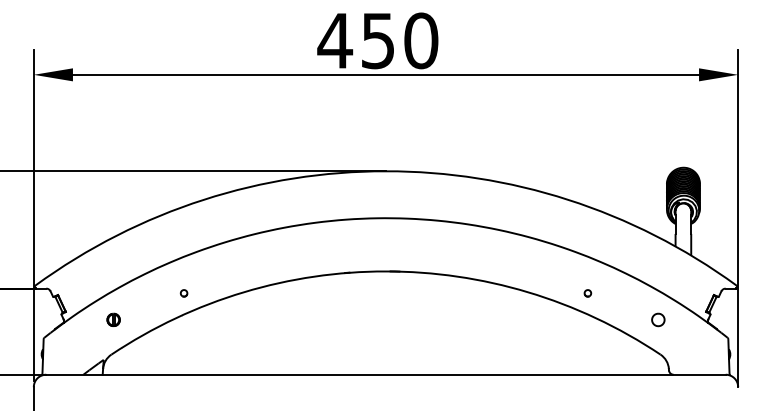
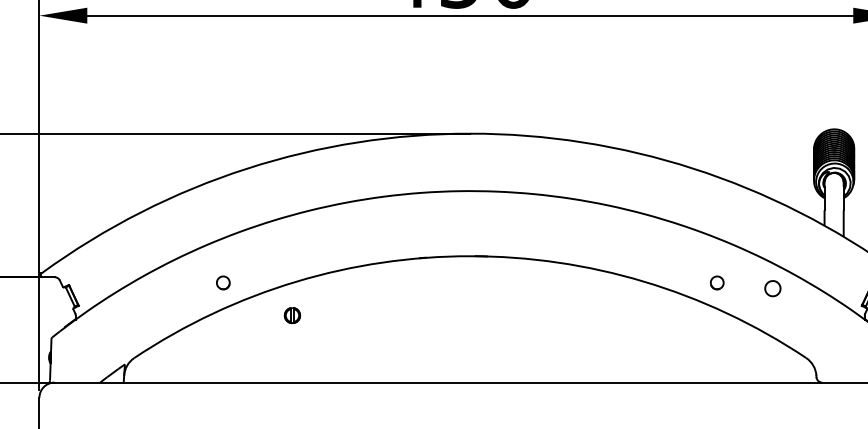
part: (183, 293) -> (222, 283), size x1.6
part: (587, 293) -> (716, 283), size x1.6
part: (113, 319) -> (292, 315), moved
part: (658, 319) -> (773, 288), moved

